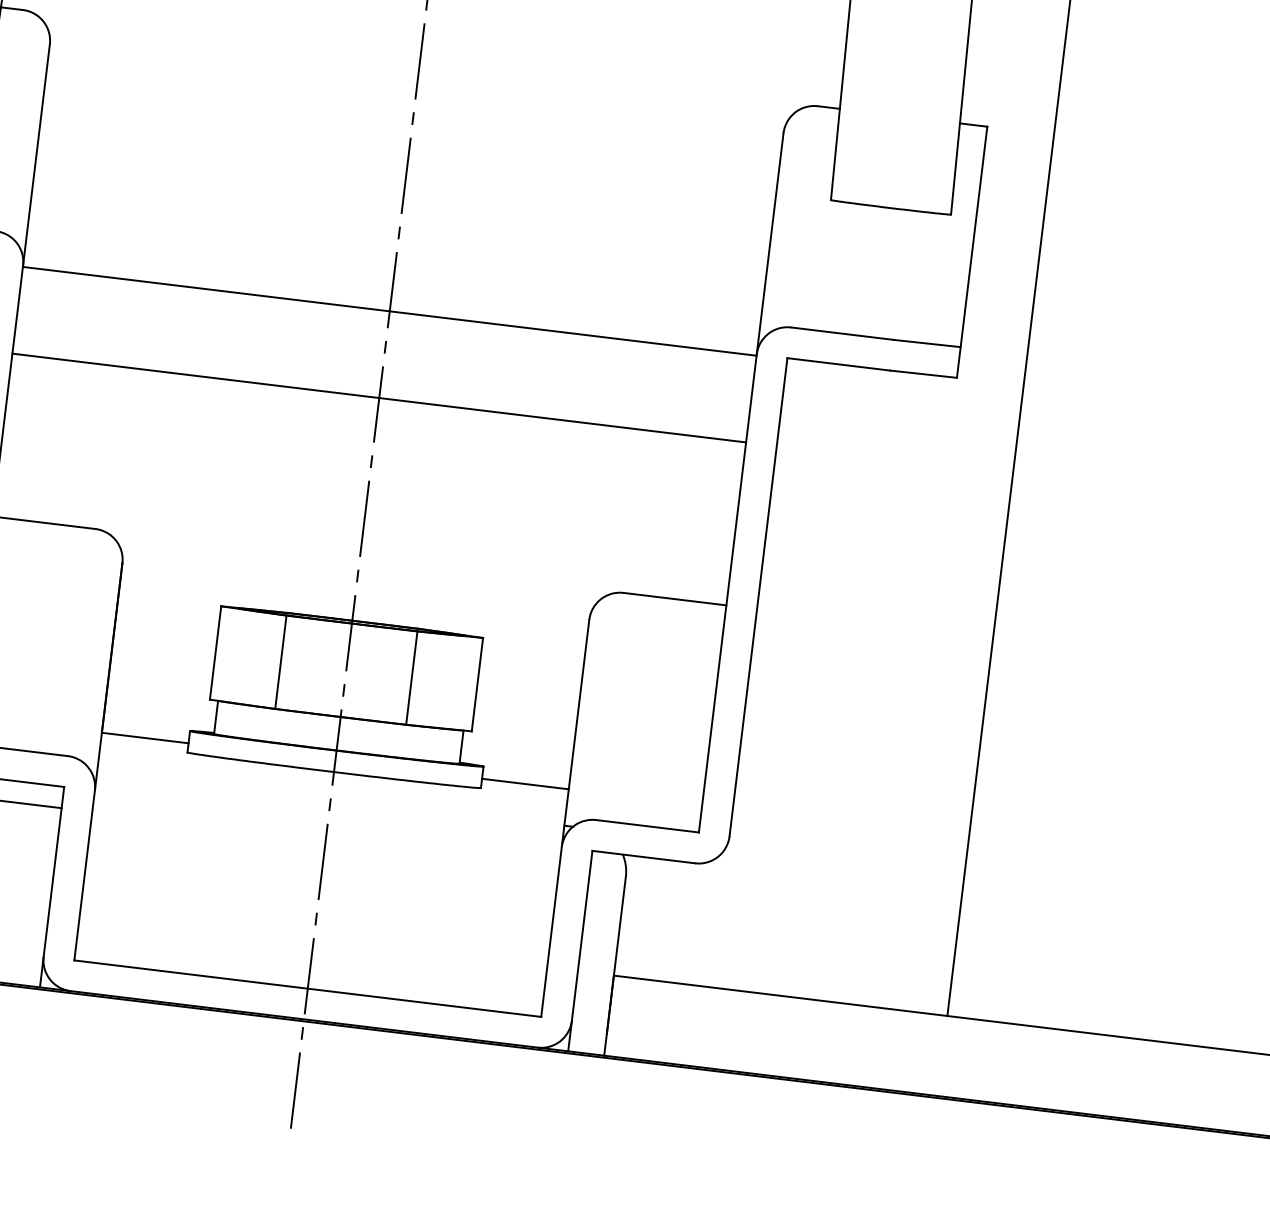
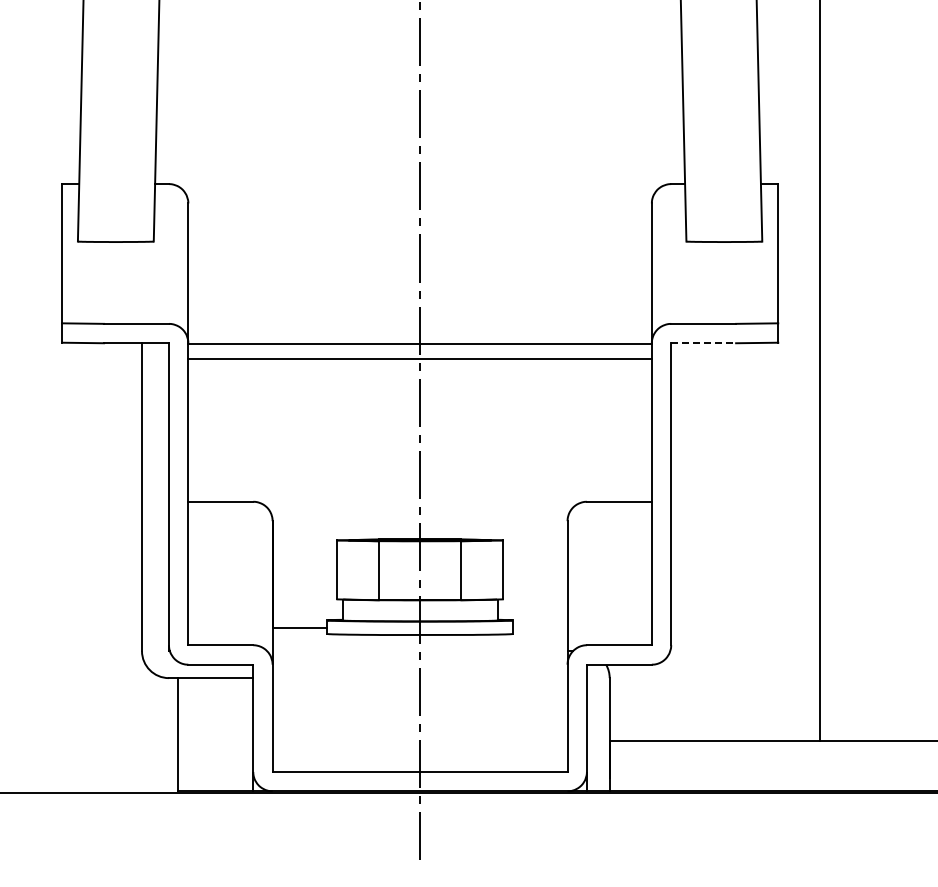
line: (840, 364) -> (704, 343), solid -> dashed
line: (378, 397) -> (419, 358), moved
line: (524, 784) -> (539, 628), removed

